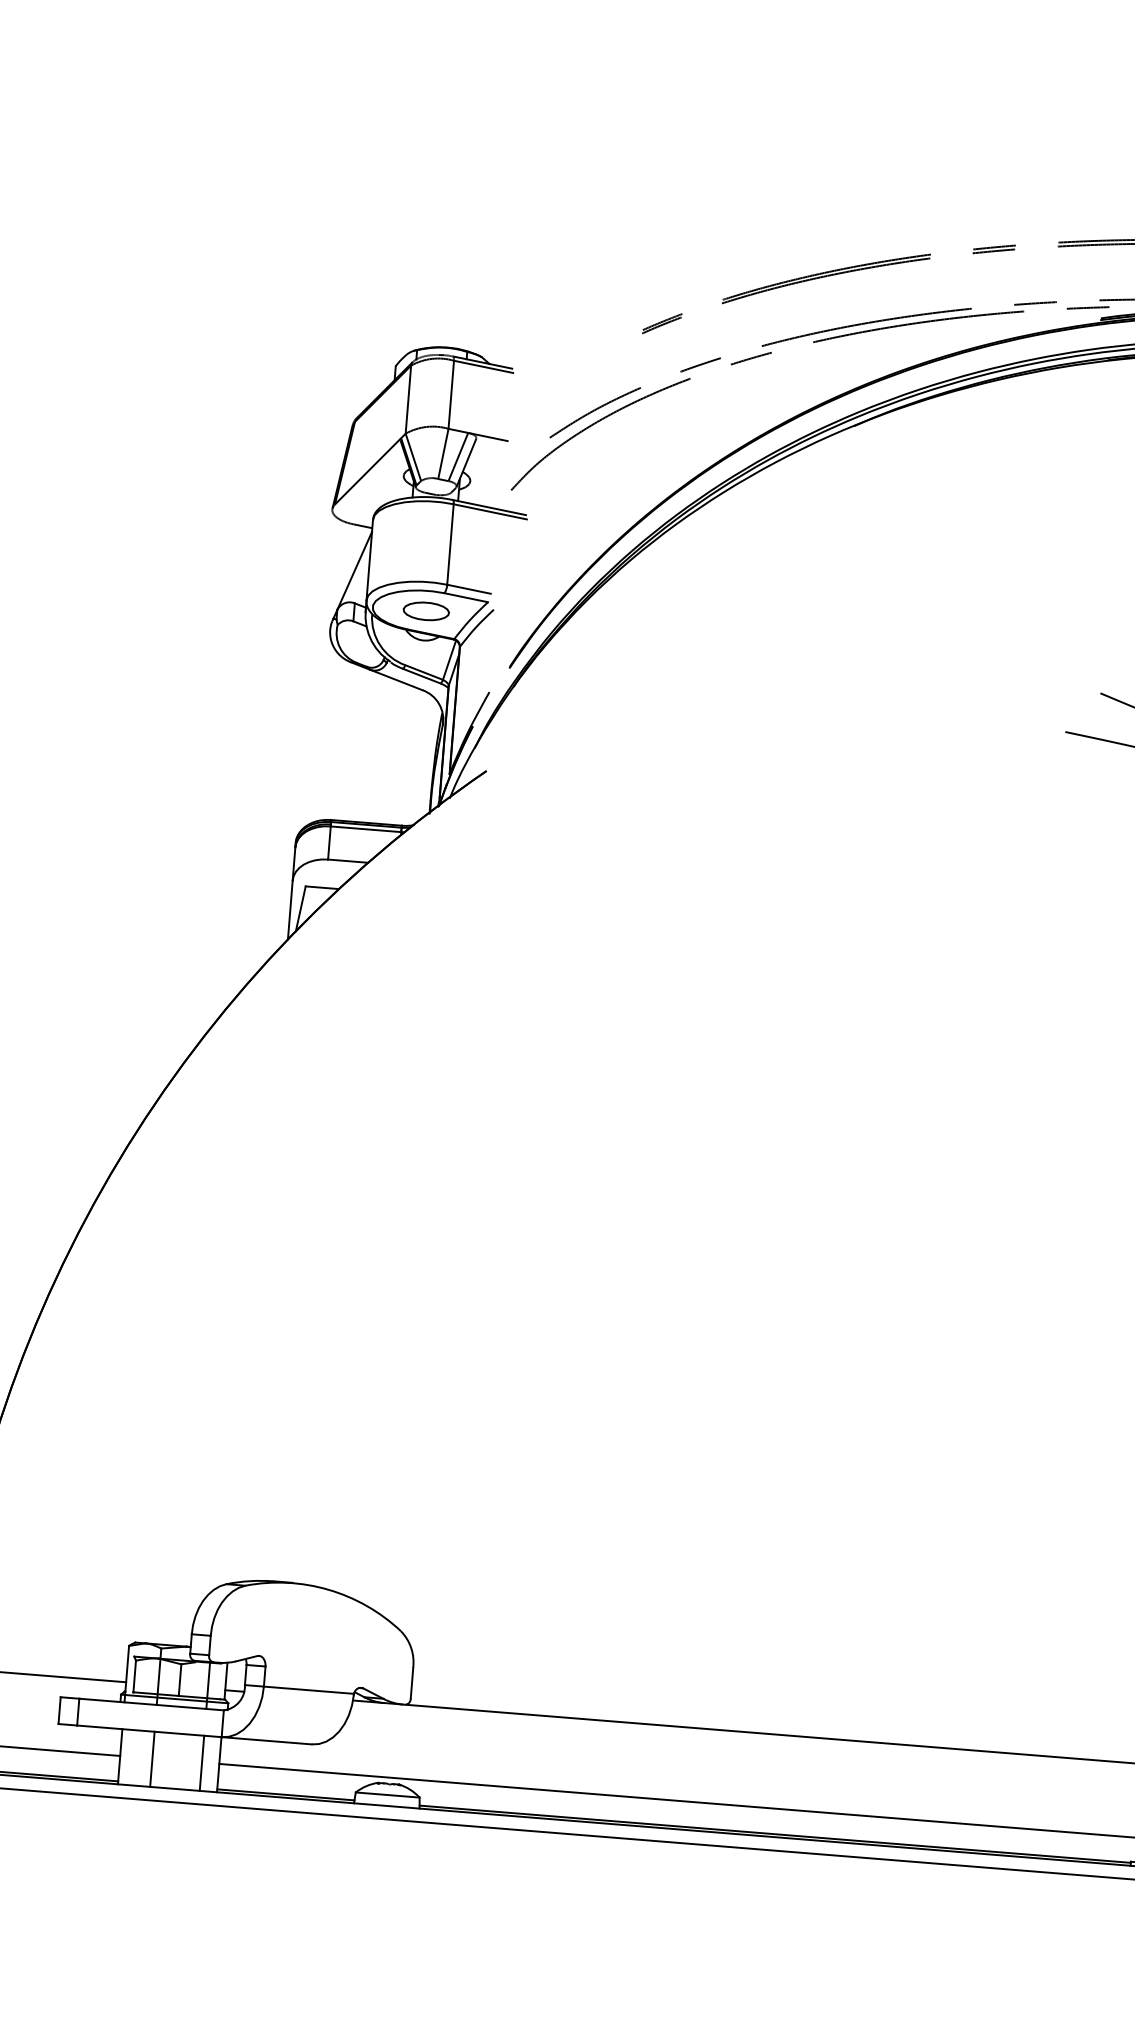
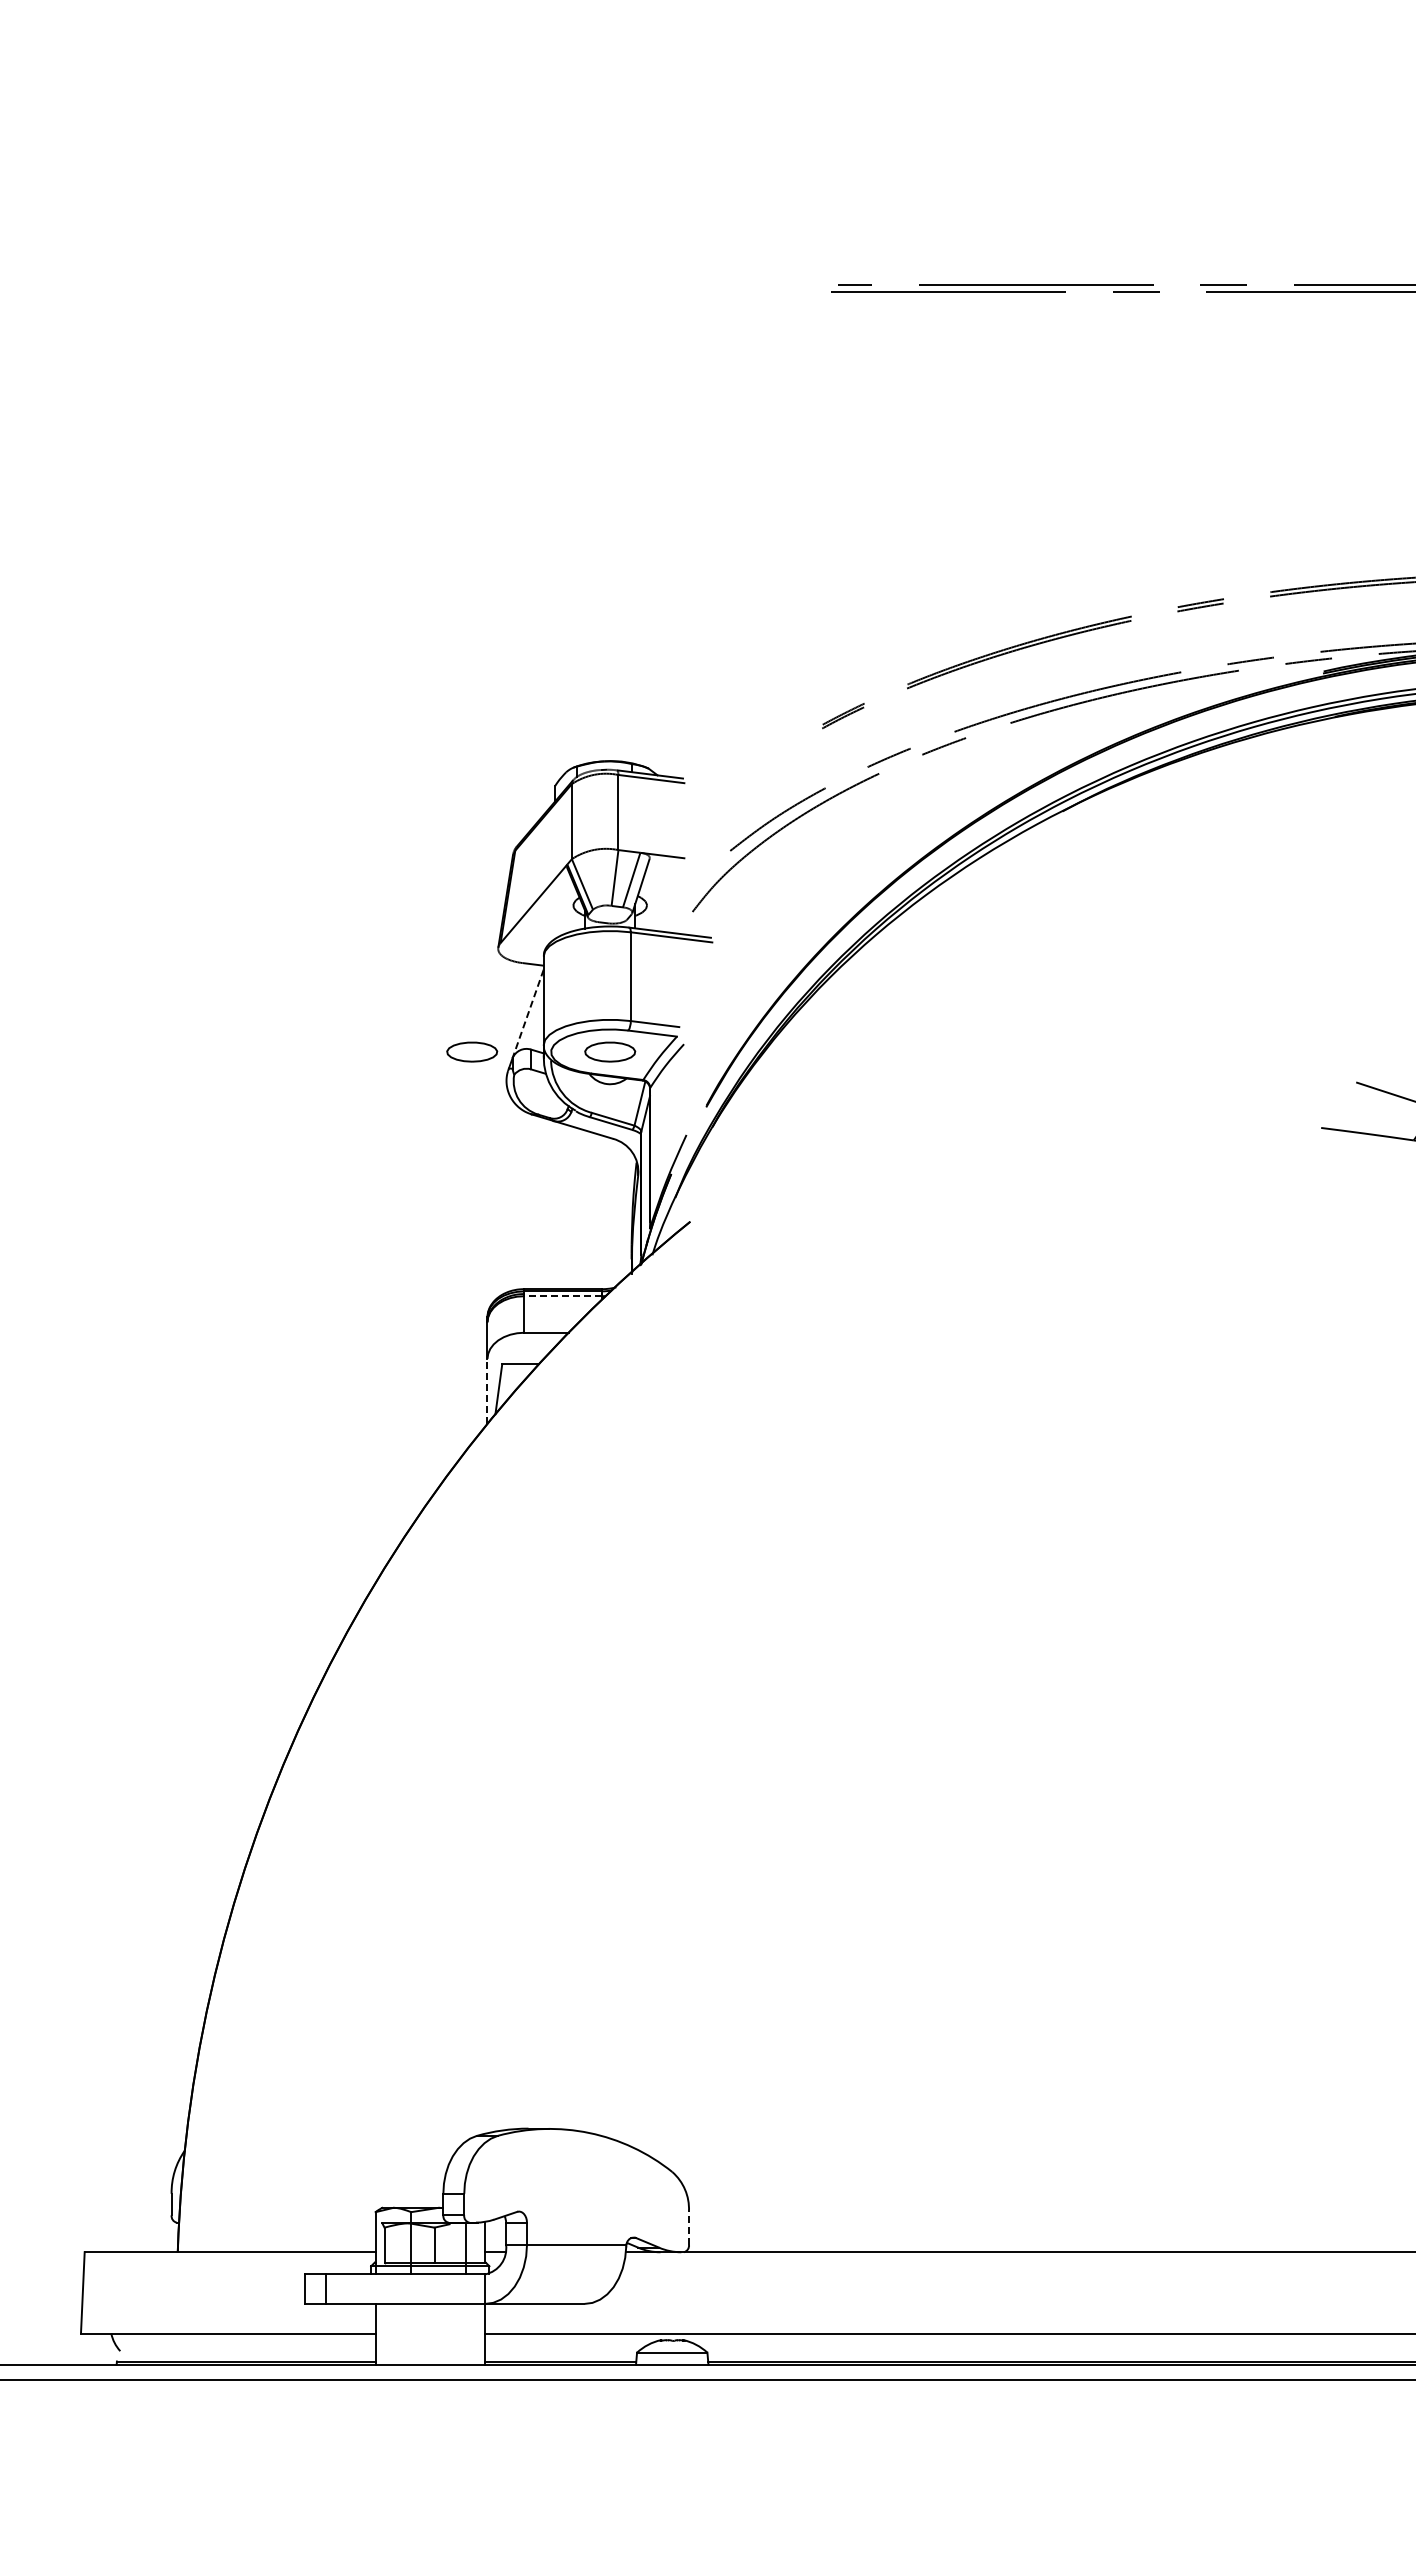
line: (355, 571) -> (528, 1014), solid -> dashed
part: (301, 600) -> (472, 1051), added
line: (366, 829) -> (563, 1296), solid -> dashed
line: (290, 909) -> (487, 1390), solid -> dashed
line: (412, 1683) -> (689, 2228), solid -> dashed
line: (152, 1758) -> (411, 2333), removed
line: (201, 1762) -> (465, 2333), removed

